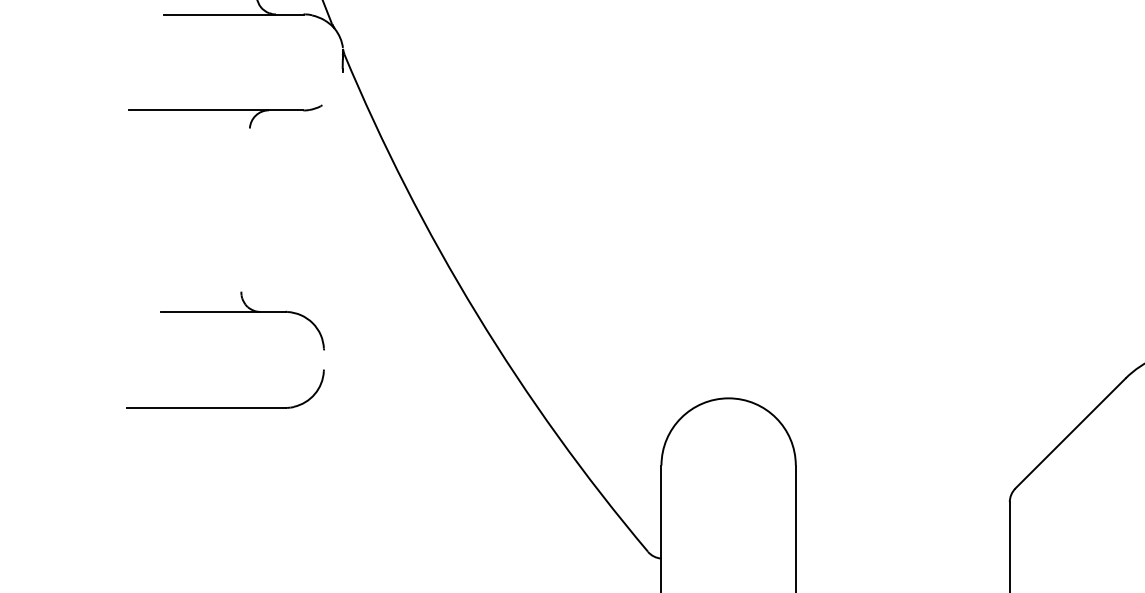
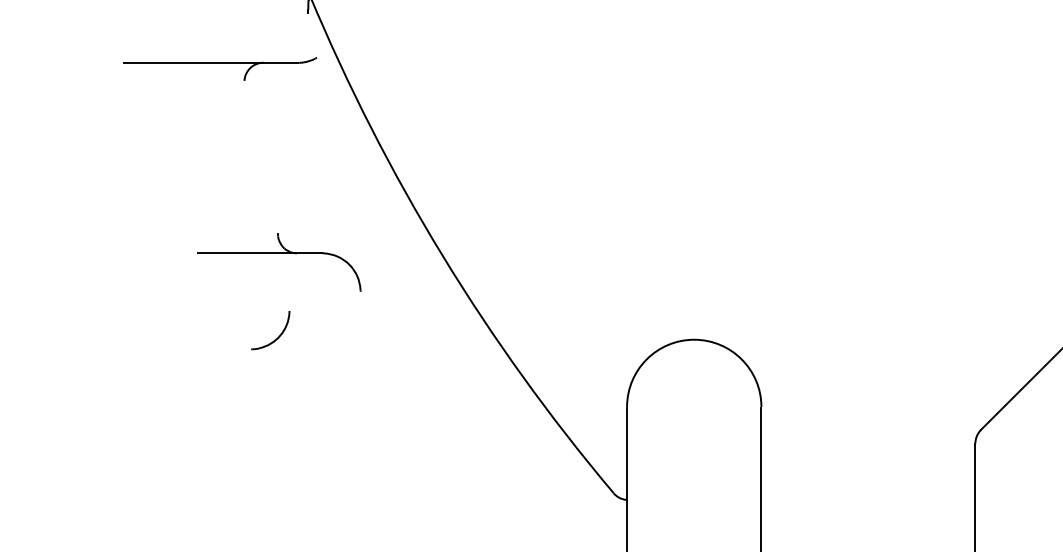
part: (225, 116) -> (220, 68), moved
part: (242, 312) -> (279, 253), moved
line: (205, 407) -> (171, 348), removed

